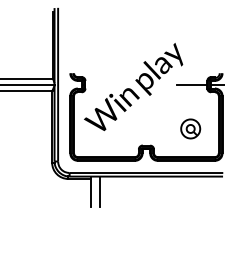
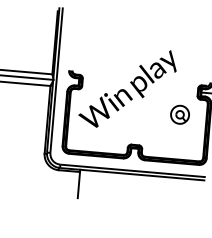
line: (191, 84) -> (182, 90), removed
part: (190, 128) -> (179, 114), moved
line: (100, 191) -> (88, 184), removed

